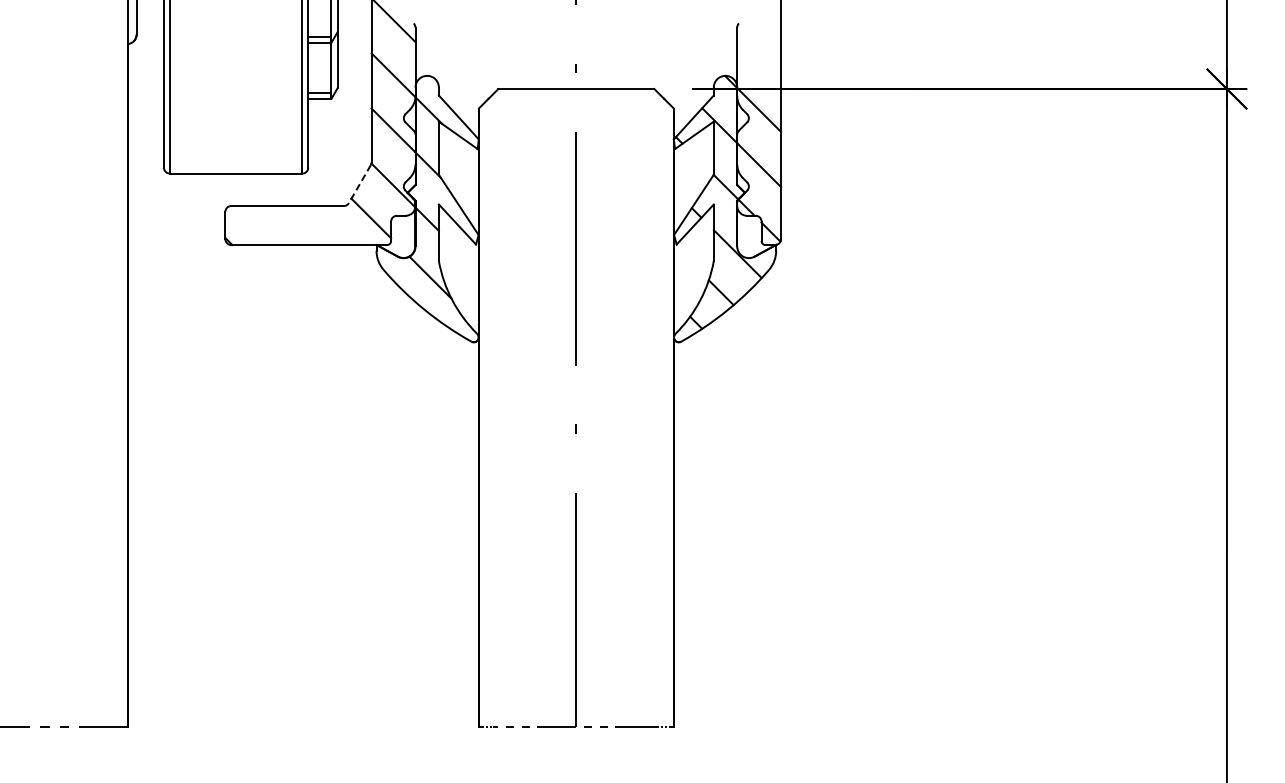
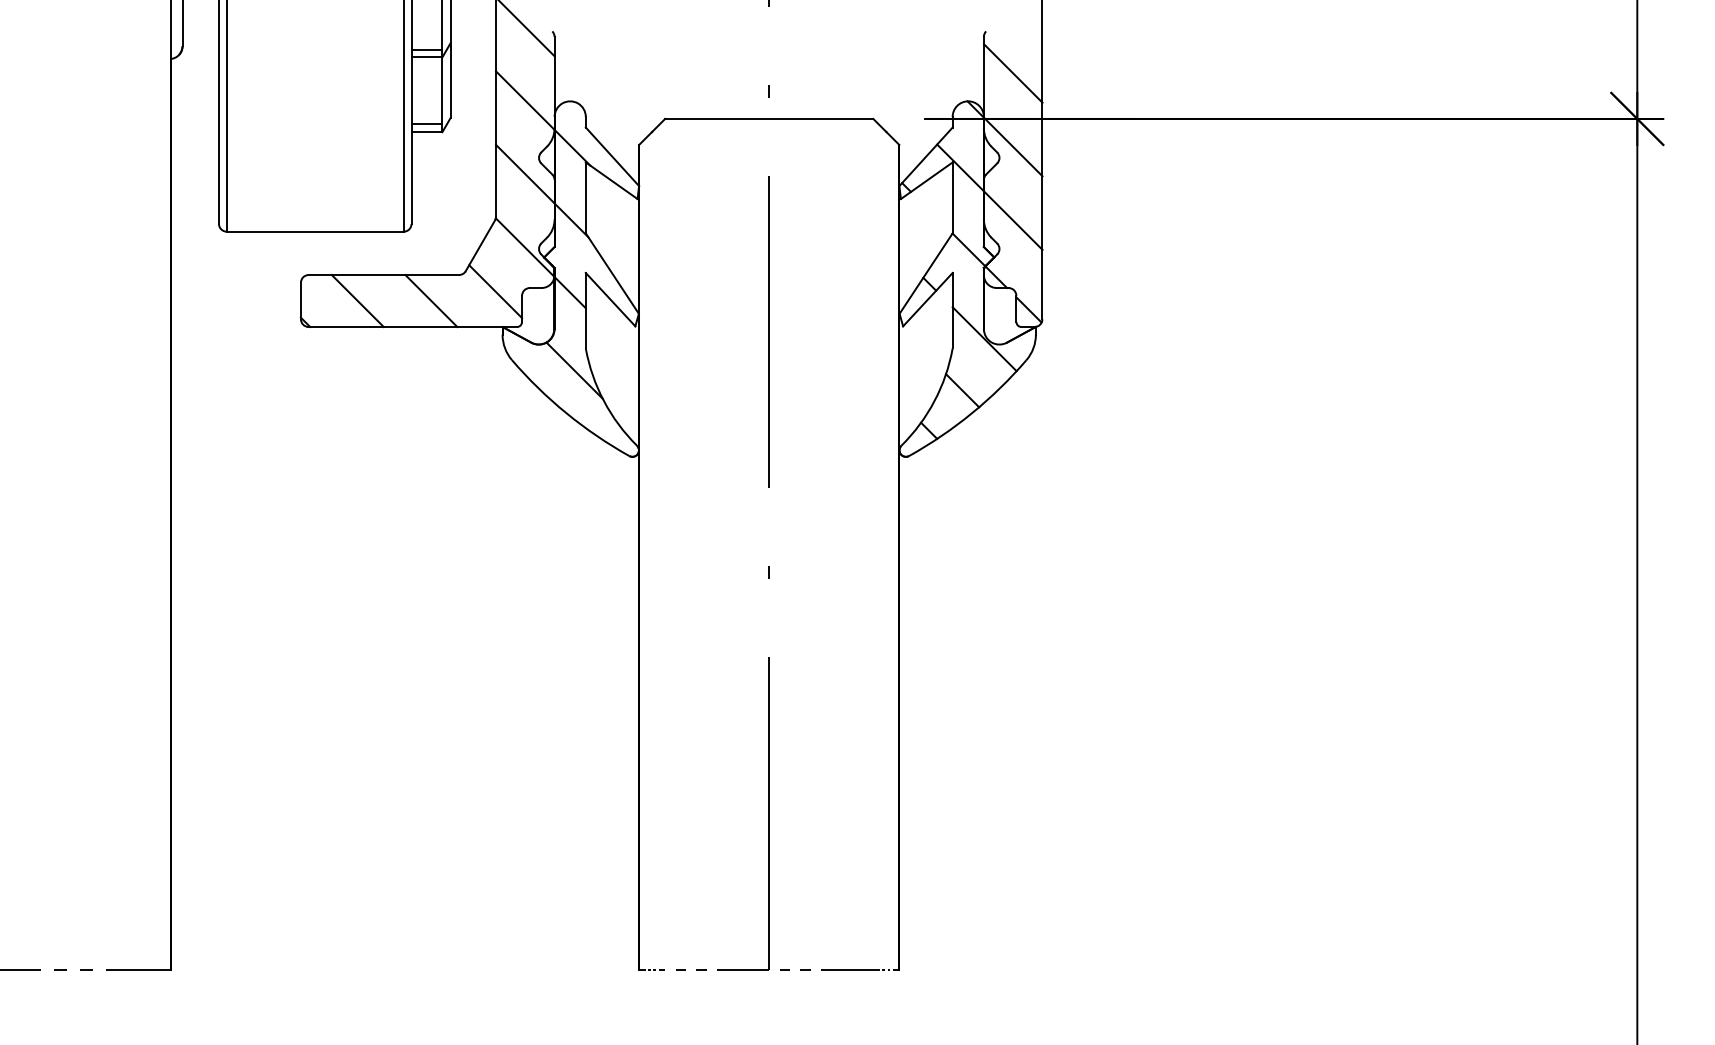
line: (759, 54) -> (1013, 72), added
line: (359, 184) -> (479, 246), dashed -> solid
line: (267, 225) -> (357, 301), added
line: (322, 225) -> (430, 301), added

